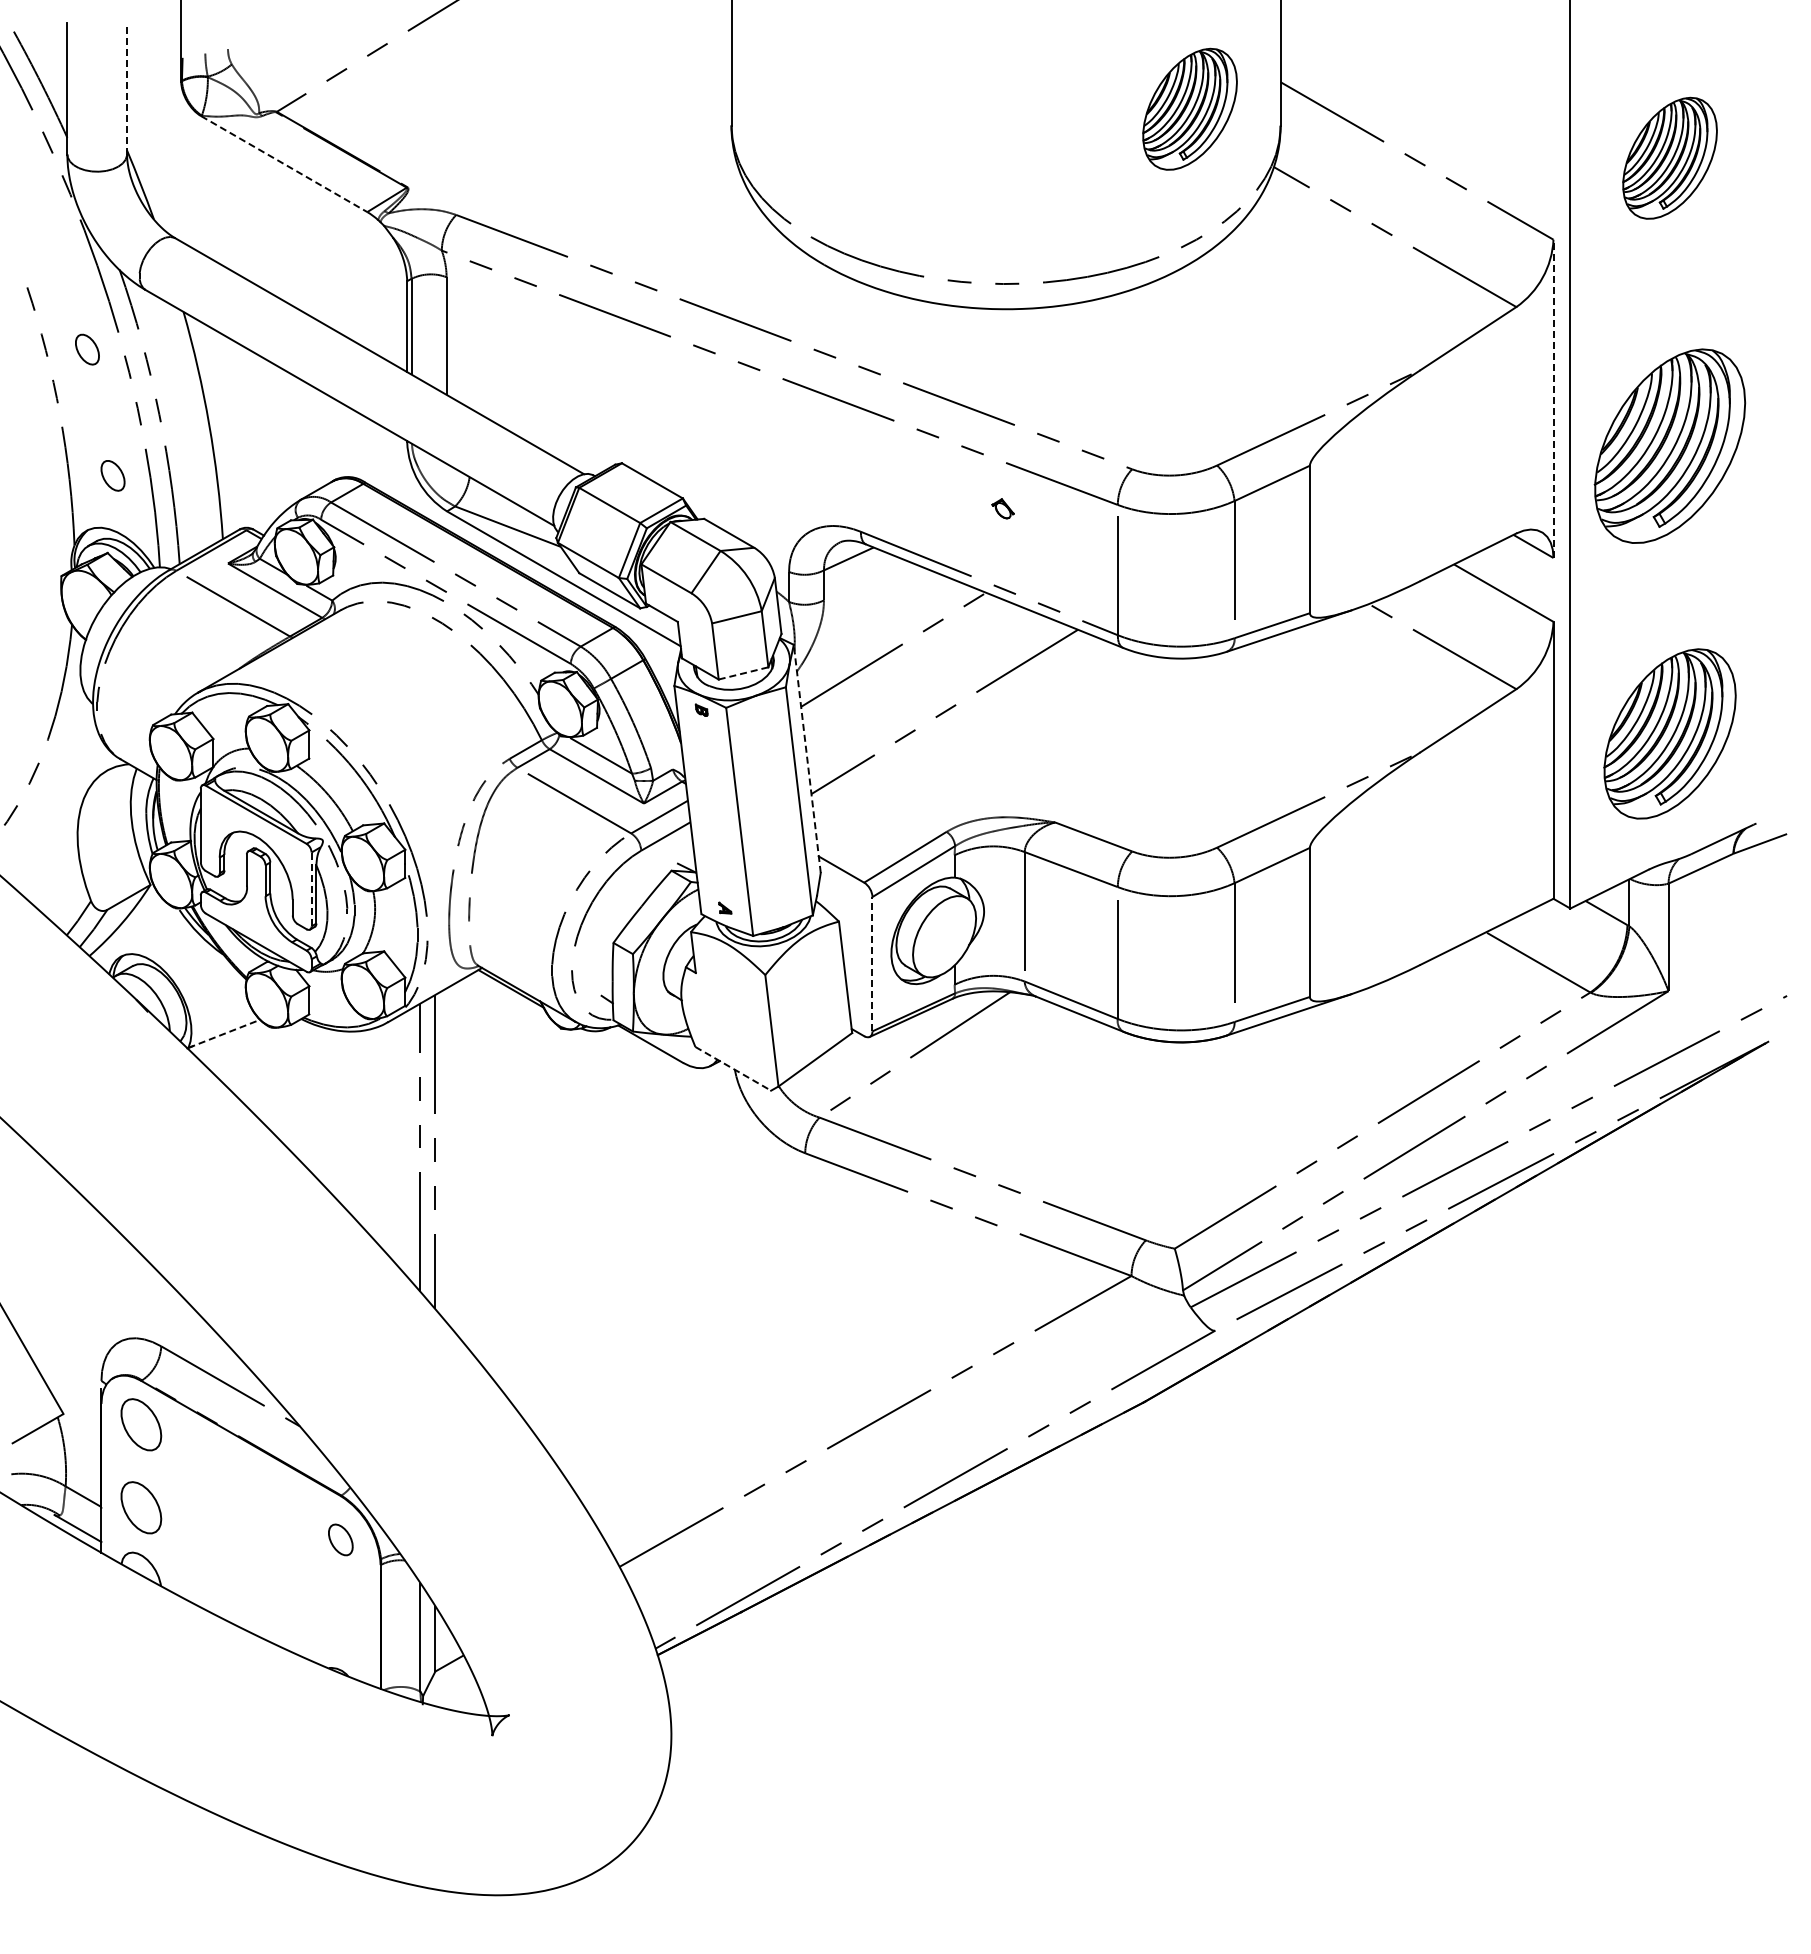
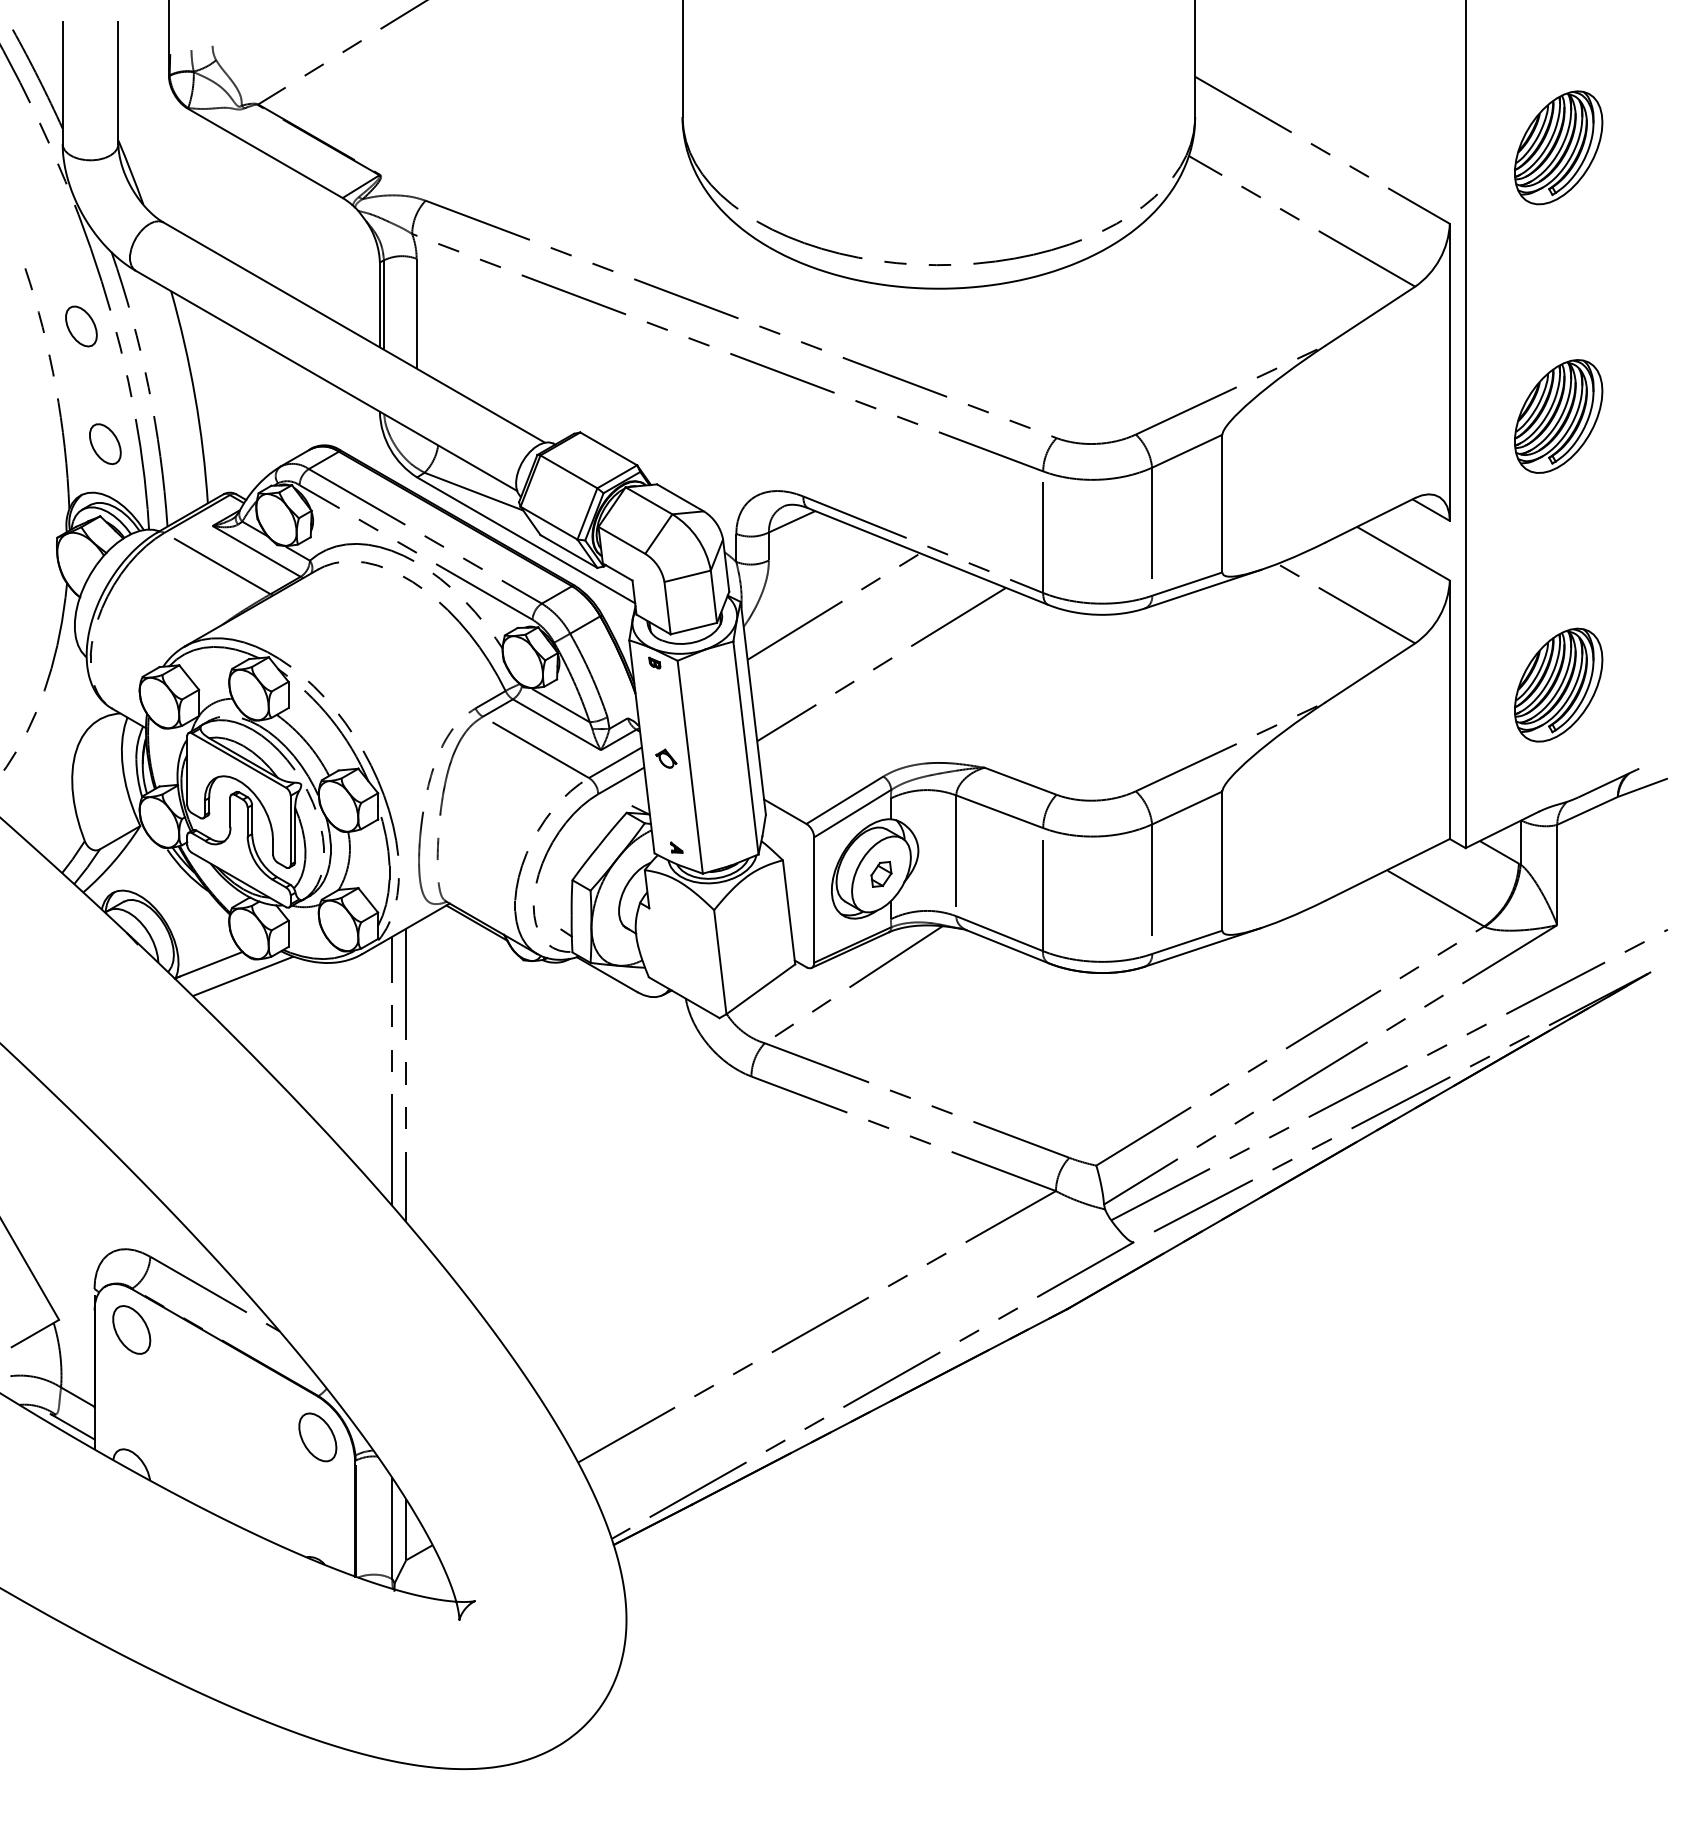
line: (127, 88) -> (118, 82), dashed -> solid
part: (1189, 108) -> (1110, 101), removed
line: (284, 164) -> (265, 153), dashed -> solid
part: (87, 349) -> (81, 326), size x1.43
line: (1553, 398) -> (1449, 372), dashed -> solid
part: (1669, 445) -> (1558, 415), size x0.62
part: (112, 475) -> (104, 443), size x1.43
part: (1002, 508) -> (665, 758), moved
line: (743, 673) -> (693, 628), dashed -> solid
part: (1669, 733) -> (1558, 684), size x0.71
line: (807, 758) -> (753, 708), dashed -> solid
line: (311, 889) -> (290, 830), dashed -> solid
part: (944, 936) -> (881, 874), added
line: (872, 963) -> (814, 899), dashed -> solid
line: (224, 1033) -> (209, 964), dashed -> solid
line: (260, 1045) -> (242, 975), added
line: (733, 1068) -> (684, 997), dashed -> solid
part: (141, 1507) -> (131, 1407), removed
part: (340, 1539) -> (317, 1437), size x1.67

